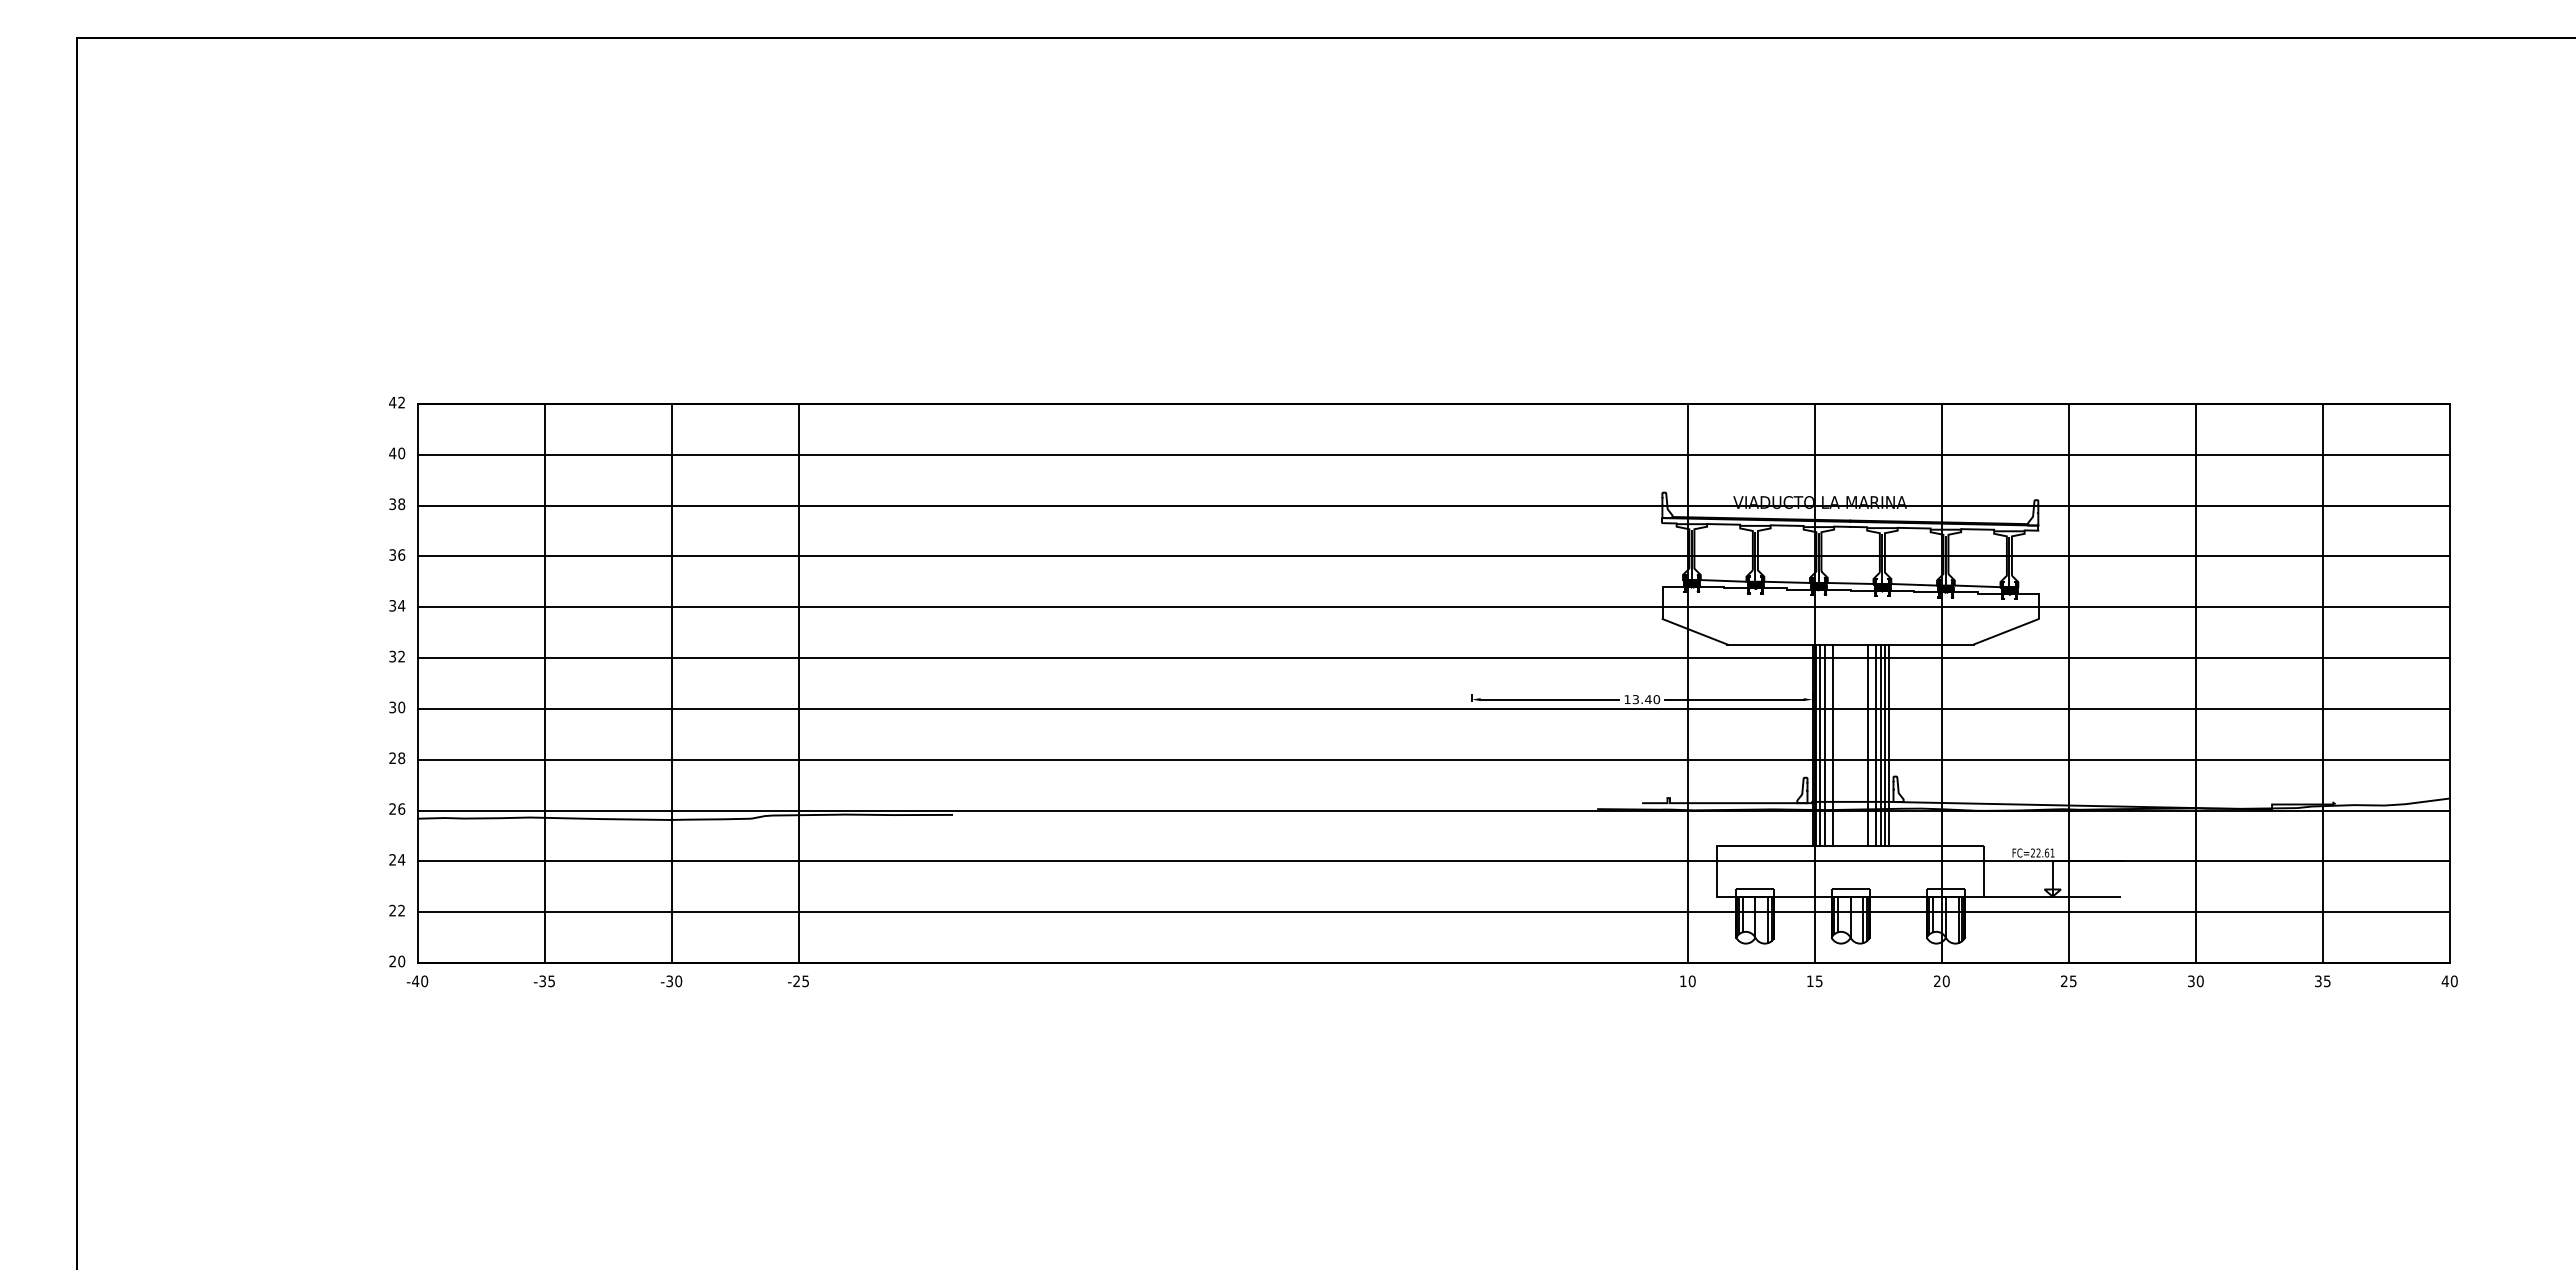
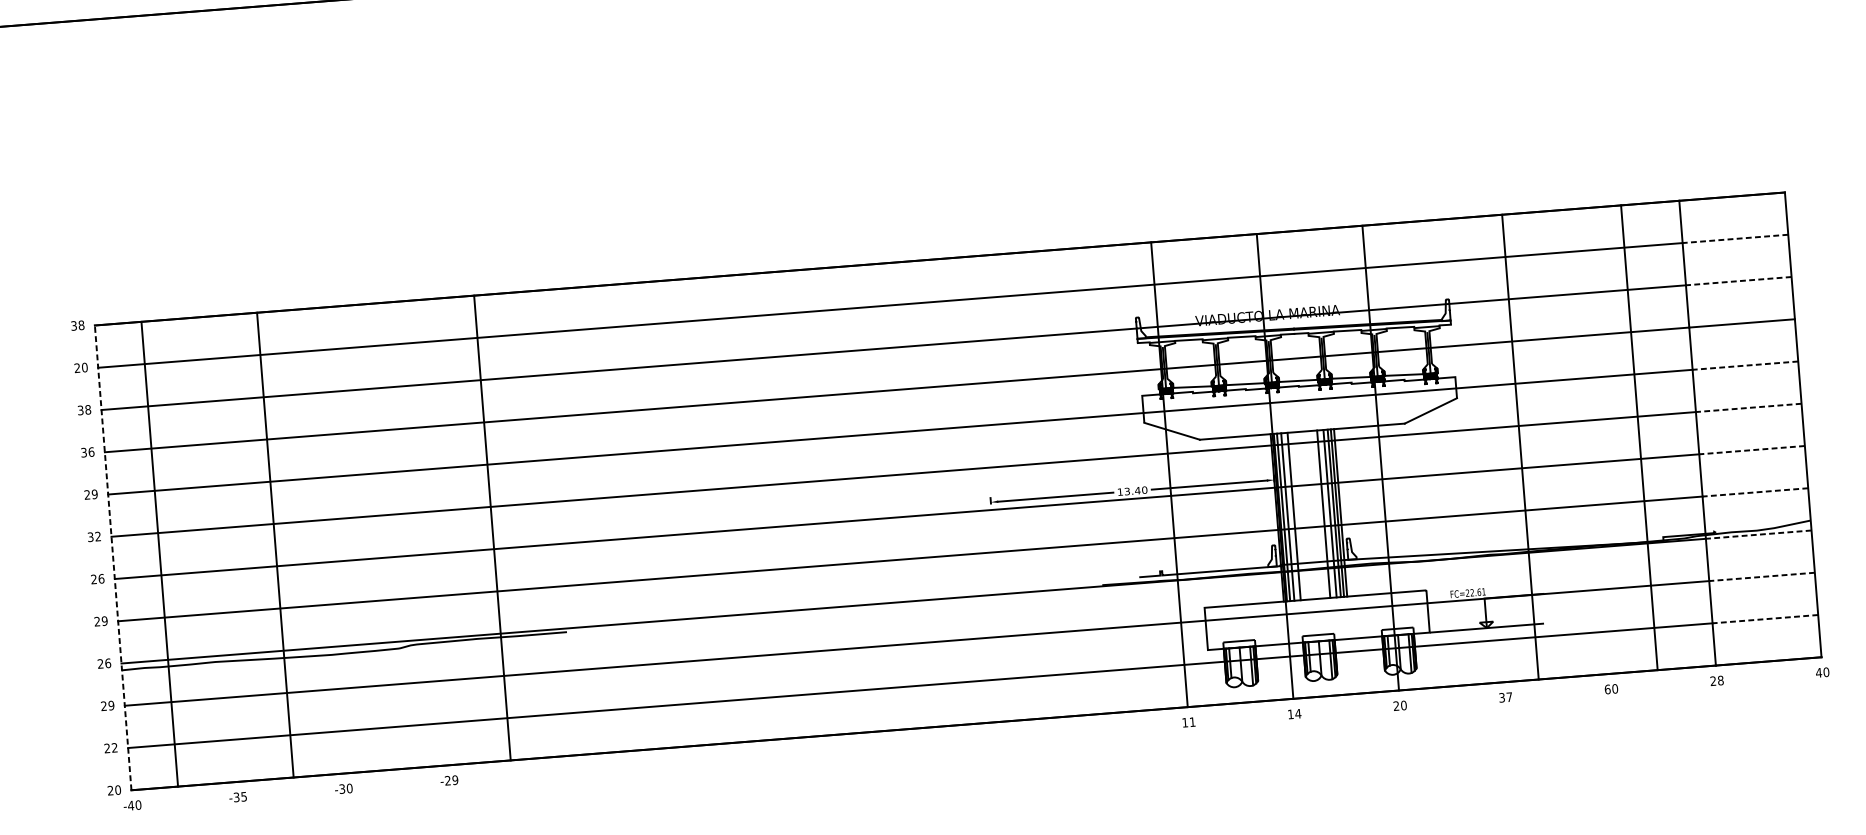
text: (397, 402) -> (78, 325), 42 -> 38
text: (392, 453) -> (77, 368), 40 -> 20
line: (2386, 454) -> (1735, 238), solid -> dashed
line: (2386, 505) -> (1738, 281), solid -> dashed
text: (397, 605) -> (91, 494), 34 -> 29
line: (2386, 607) -> (1745, 365), solid -> dashed
line: (2386, 658) -> (1748, 408), solid -> dashed
line: (417, 683) -> (113, 557), solid -> dashed
line: (544, 683) -> (159, 554), moved
line: (671, 683) -> (275, 545), moved
line: (798, 683) -> (492, 528), moved
line: (2068, 683) -> (1520, 447), moved
line: (2195, 683) -> (1639, 437), moved
text: (397, 707) -> (97, 579), 30 -> 26
line: (2386, 708) -> (1752, 449), solid -> dashed
text: (401, 758) -> (104, 621), 28 -> 29
line: (2386, 759) -> (1755, 492), solid -> dashed
line: (2386, 810) -> (1758, 534), solid -> dashed
text: (401, 859) -> (111, 705), 24 -> 29
line: (2386, 861) -> (1762, 577), solid -> dashed
line: (2386, 912) -> (1765, 619), solid -> dashed
text: (805, 980) -> (455, 779), -25 -> -29
text: (1691, 981) -> (1192, 722), 10 -> 11
text: (1818, 981) -> (1297, 714), 15 -> 14
text: (2068, 981) -> (1505, 697), 25 -> 37
text: (2190, 981) -> (1607, 689), 30 -> 60
text: (2322, 981) -> (1716, 681), 35 -> 28

